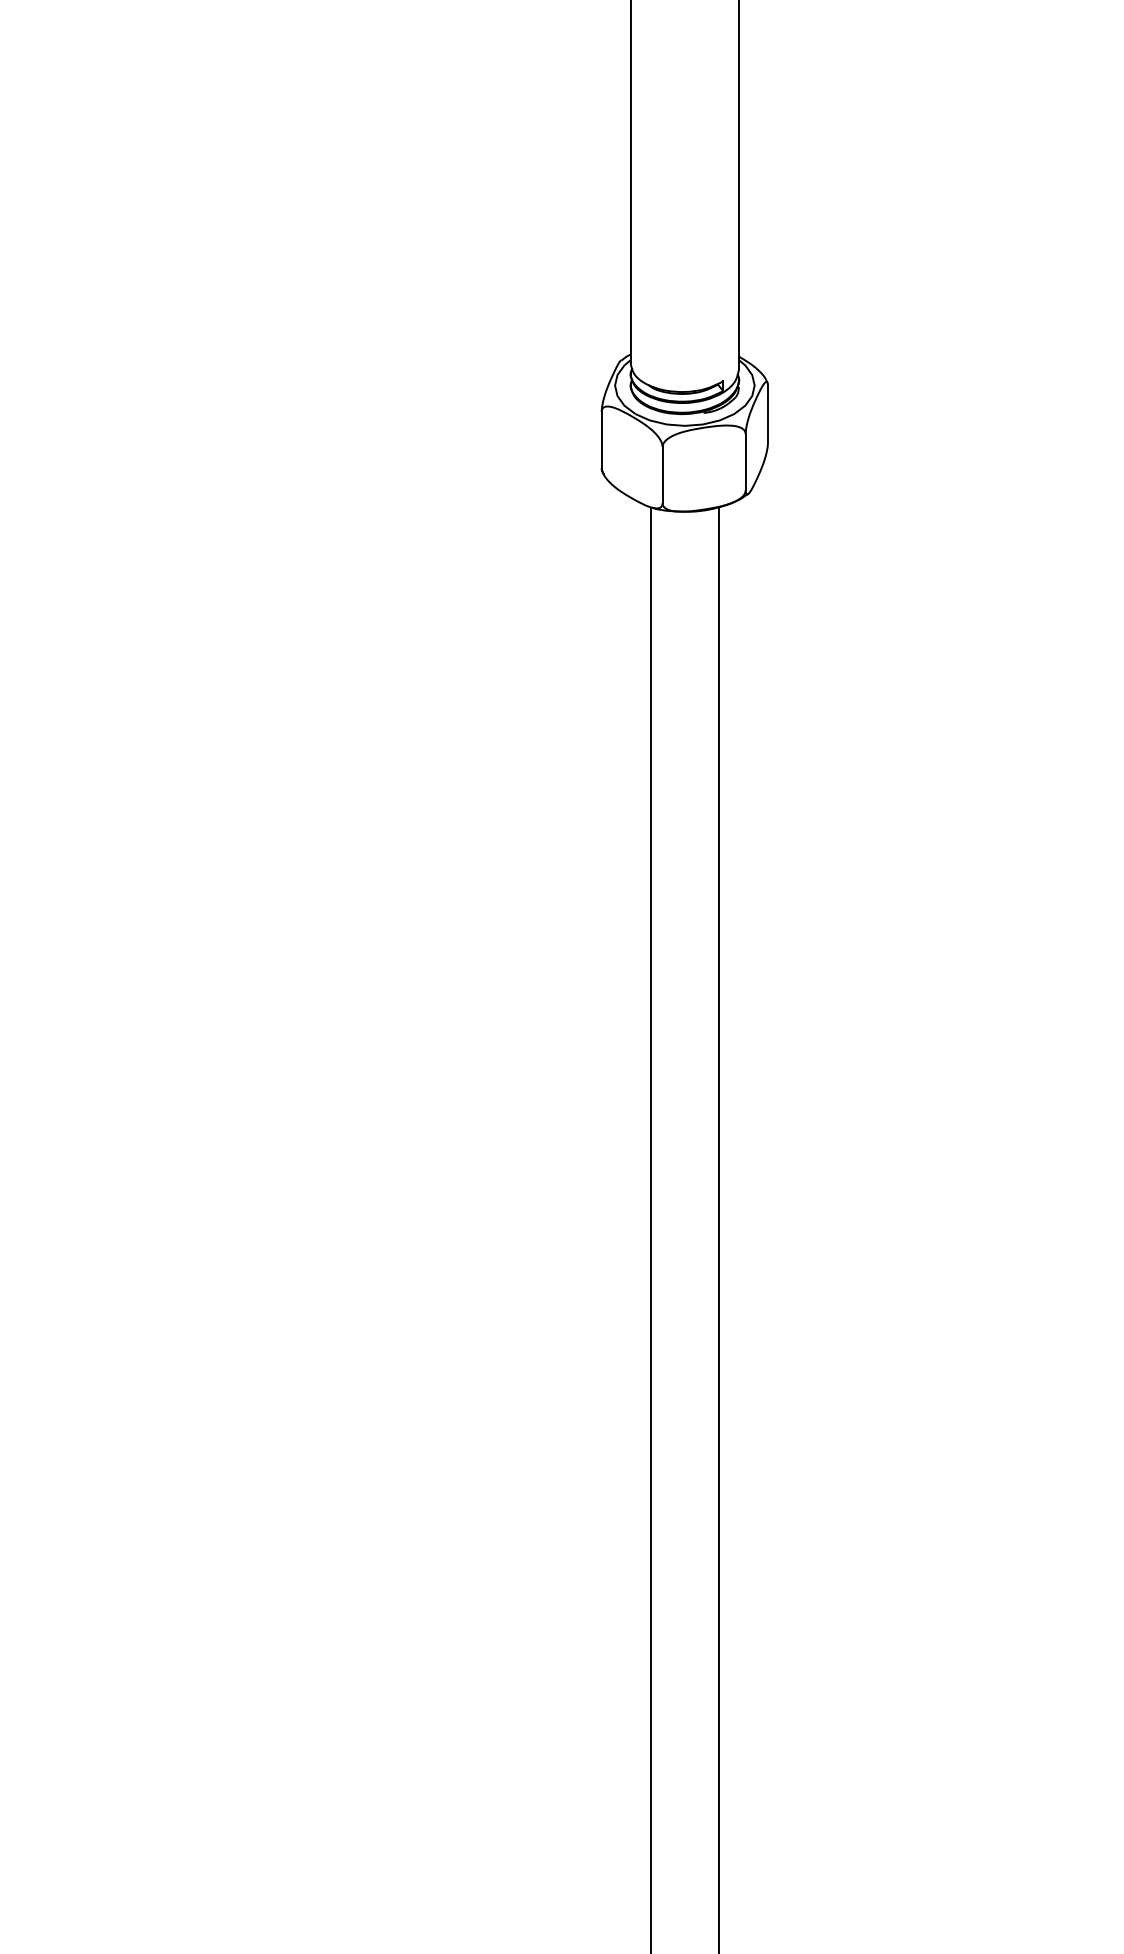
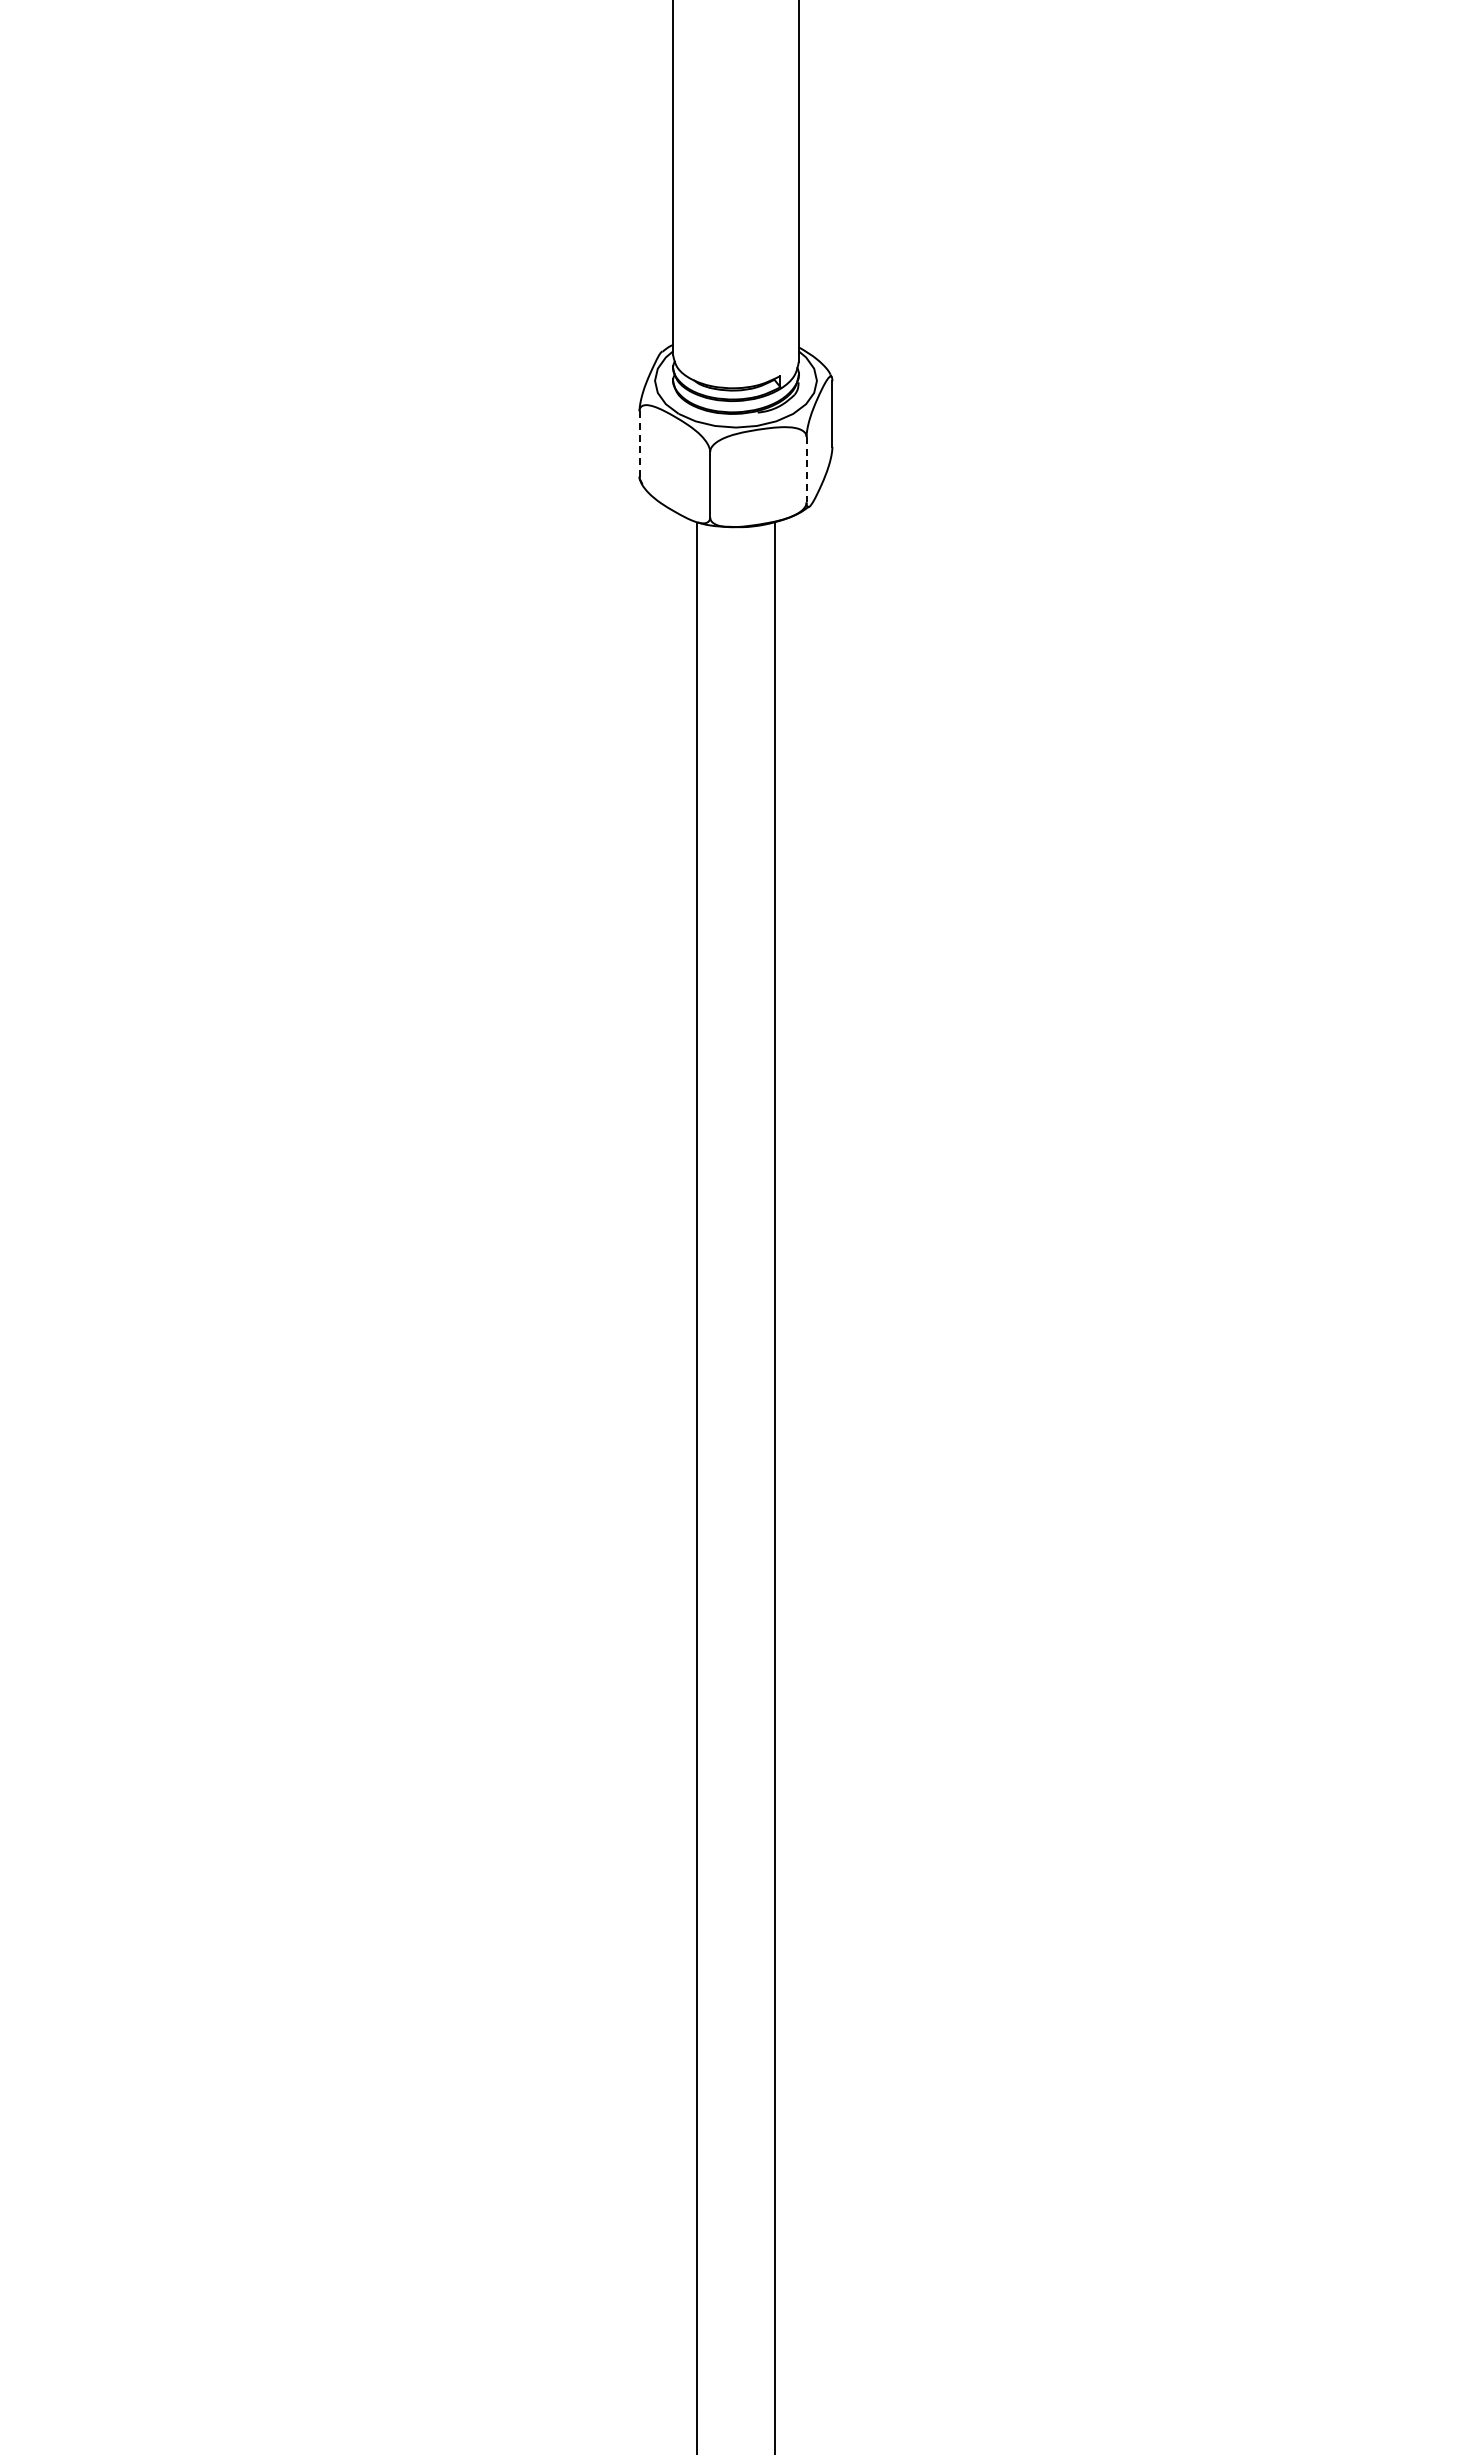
line: (601, 439) -> (639, 443), solid -> dashed
line: (745, 462) -> (806, 469), solid -> dashed

